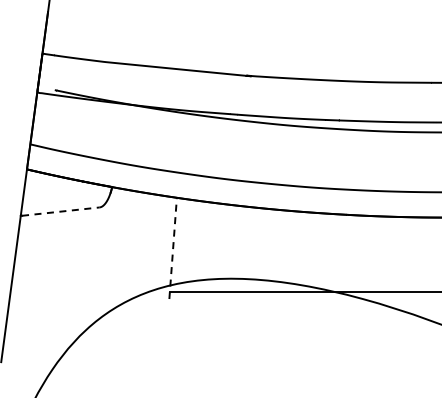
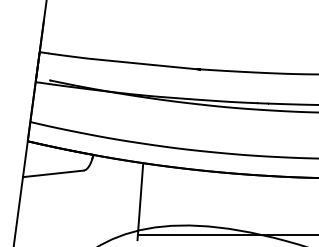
line: (61, 211) -> (54, 173), dashed -> solid
line: (173, 248) -> (140, 202), dashed -> solid

